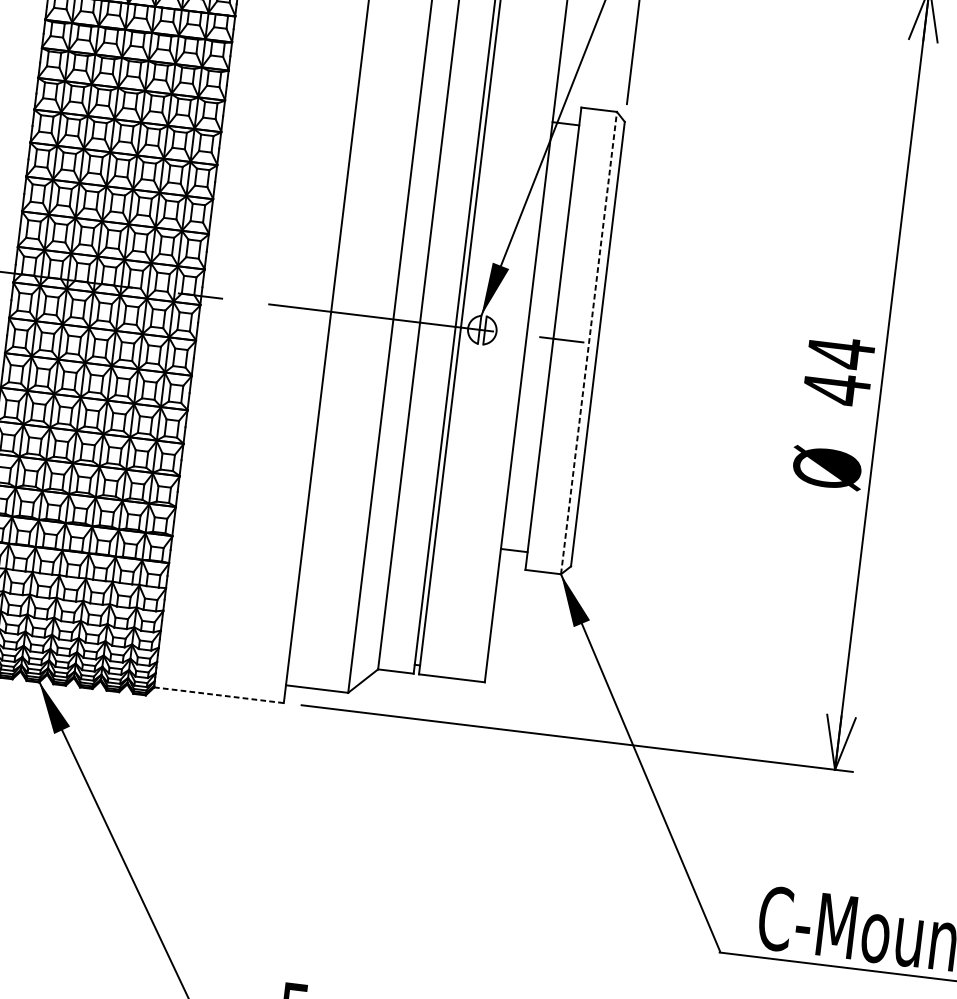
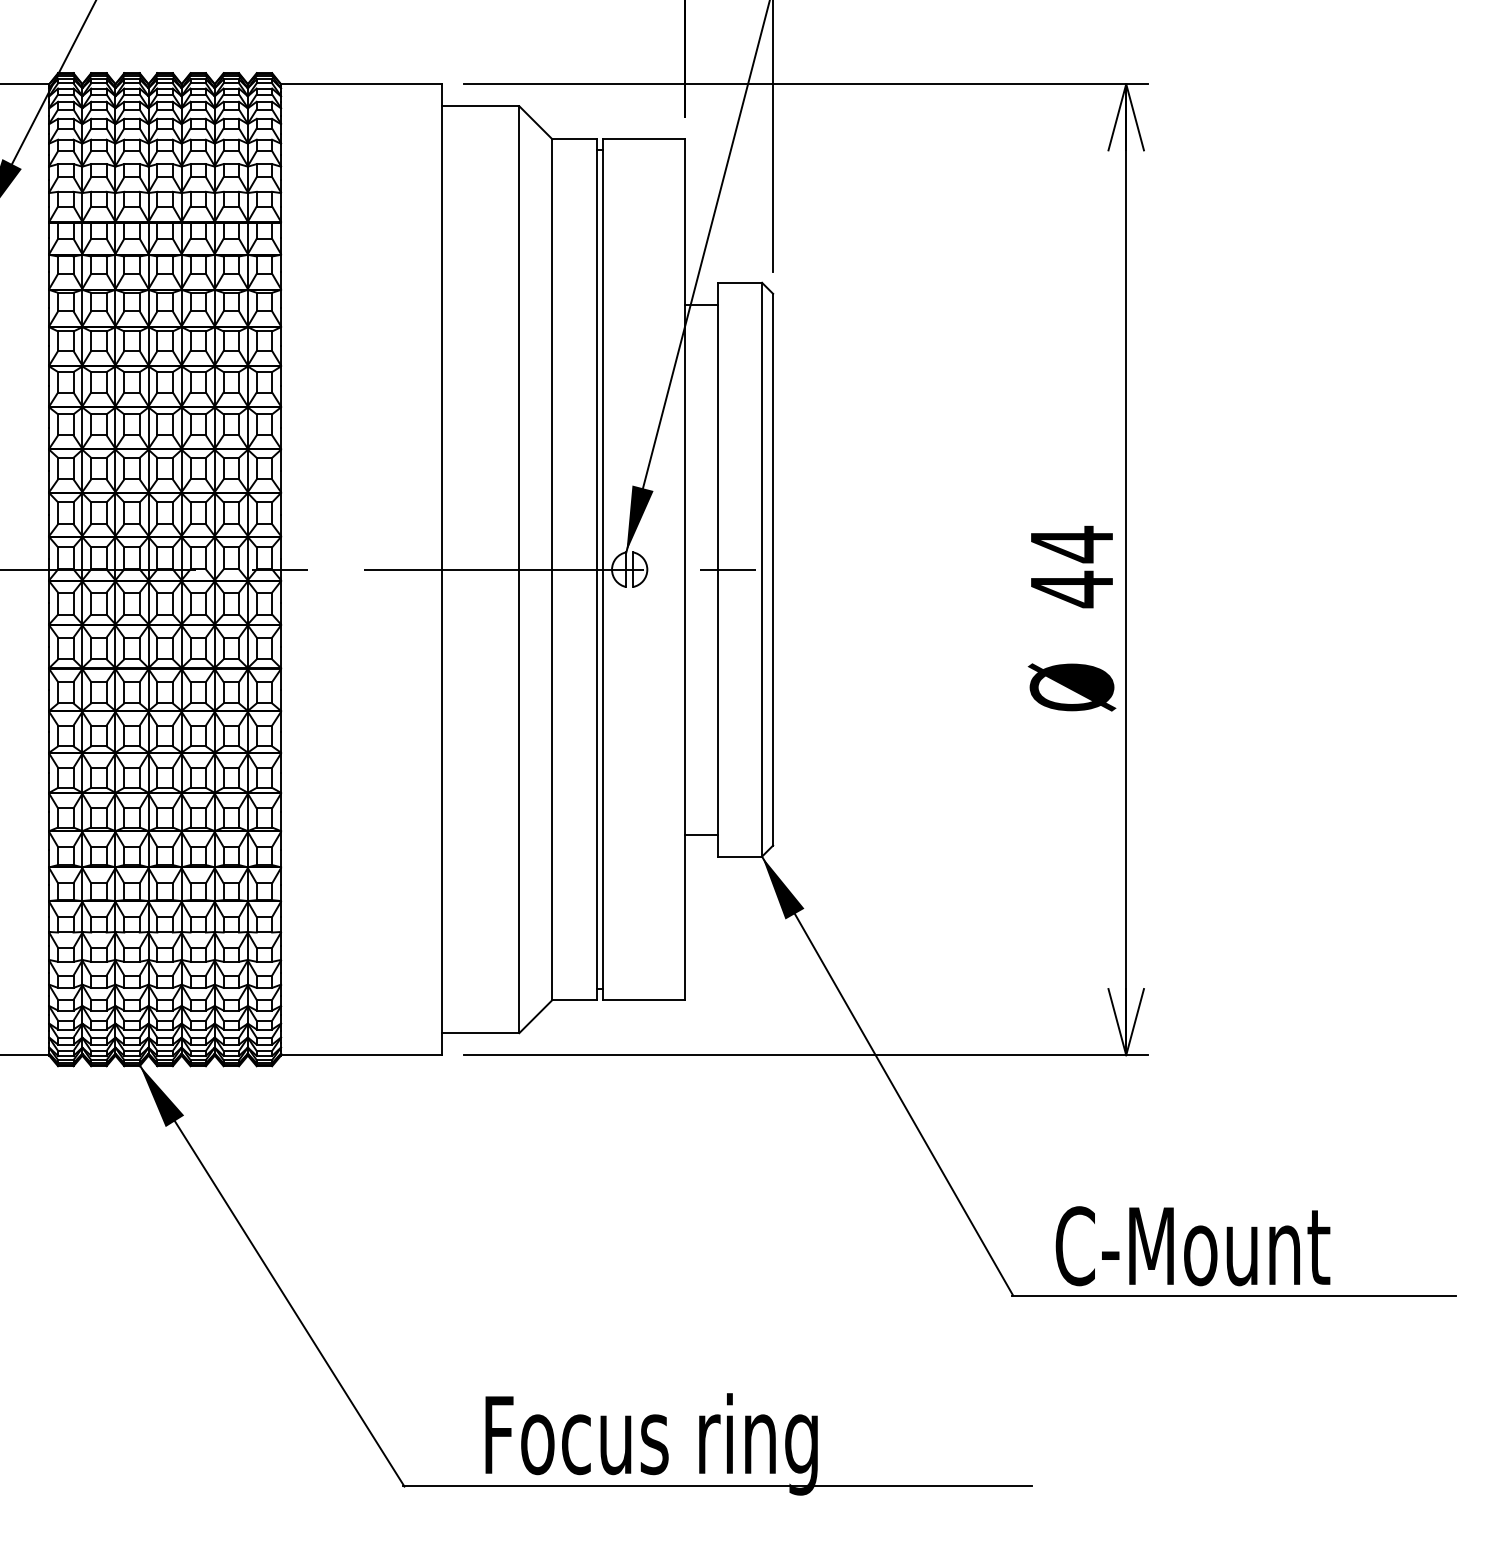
line: (589, 342) -> (762, 569), dashed -> solid
line: (218, 695) -> (361, 1055), dashed -> solid

